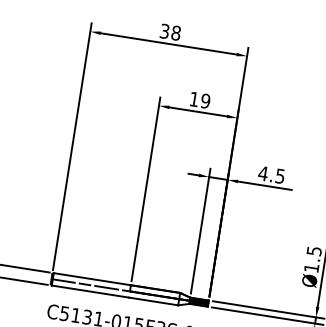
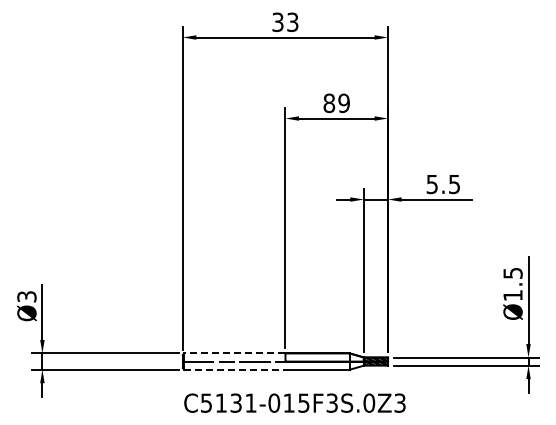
text: (176, 32) -> (292, 21), 38 -> 33
text: (194, 99) -> (329, 103), 19 -> 89
text: (263, 173) -> (432, 184), 4.5 -> 5.5
line: (91, 279) -> (234, 353), solid -> dashed
line: (90, 291) -> (235, 369), solid -> dashed

